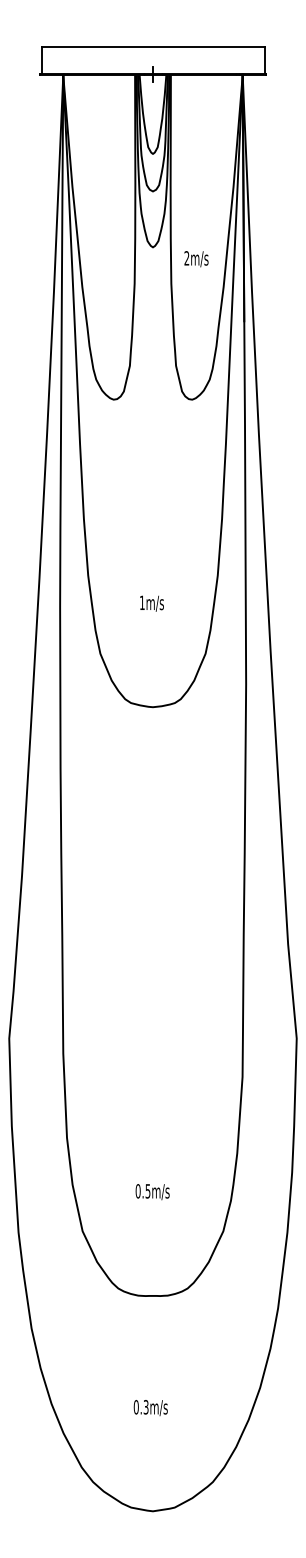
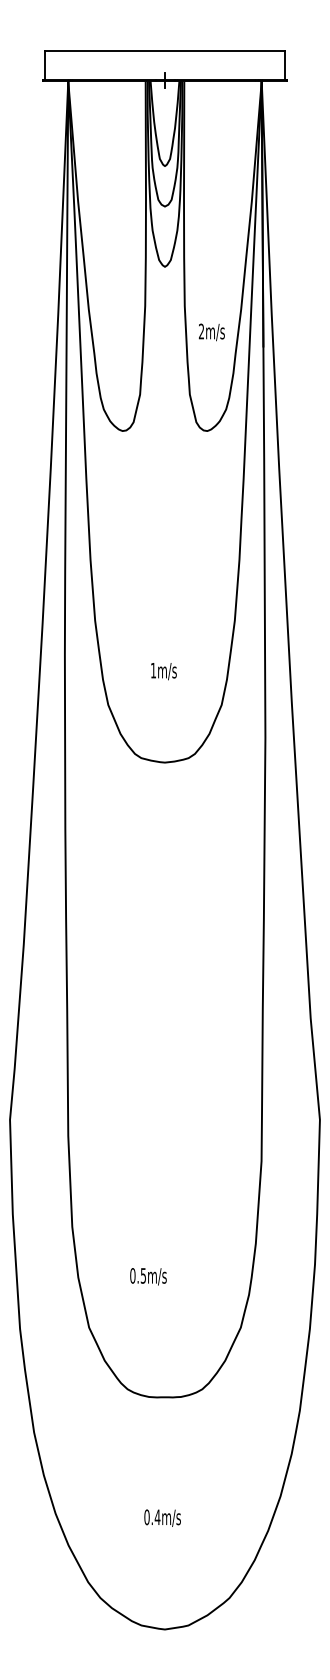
text: (196, 259) -> (211, 332), moved
text: (151, 603) -> (163, 671), moved
text: (152, 1192) -> (148, 1277), moved
text: (145, 1407) -> (156, 1517), 0.3m/s -> 0.4m/s

